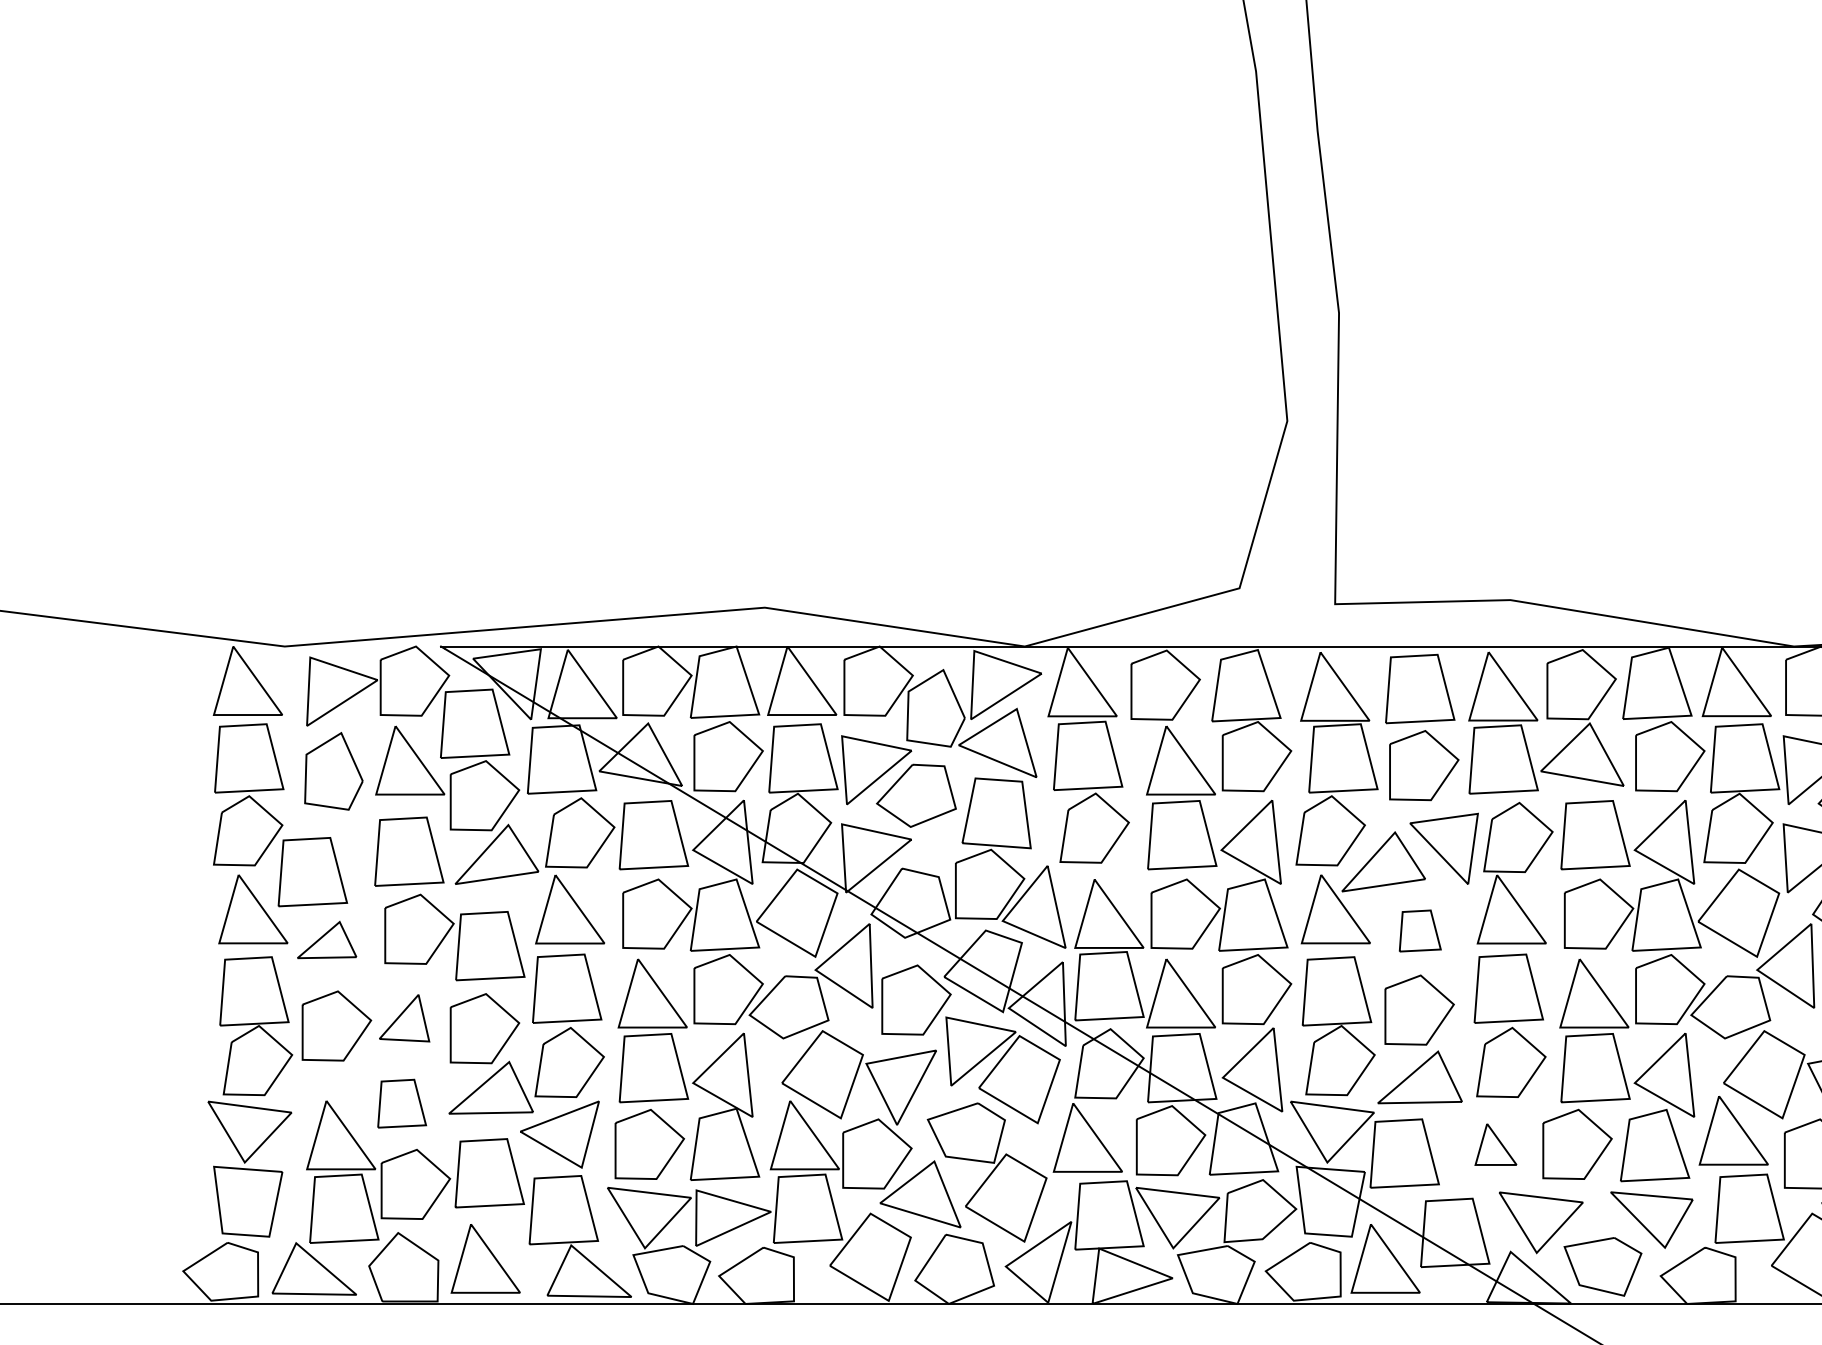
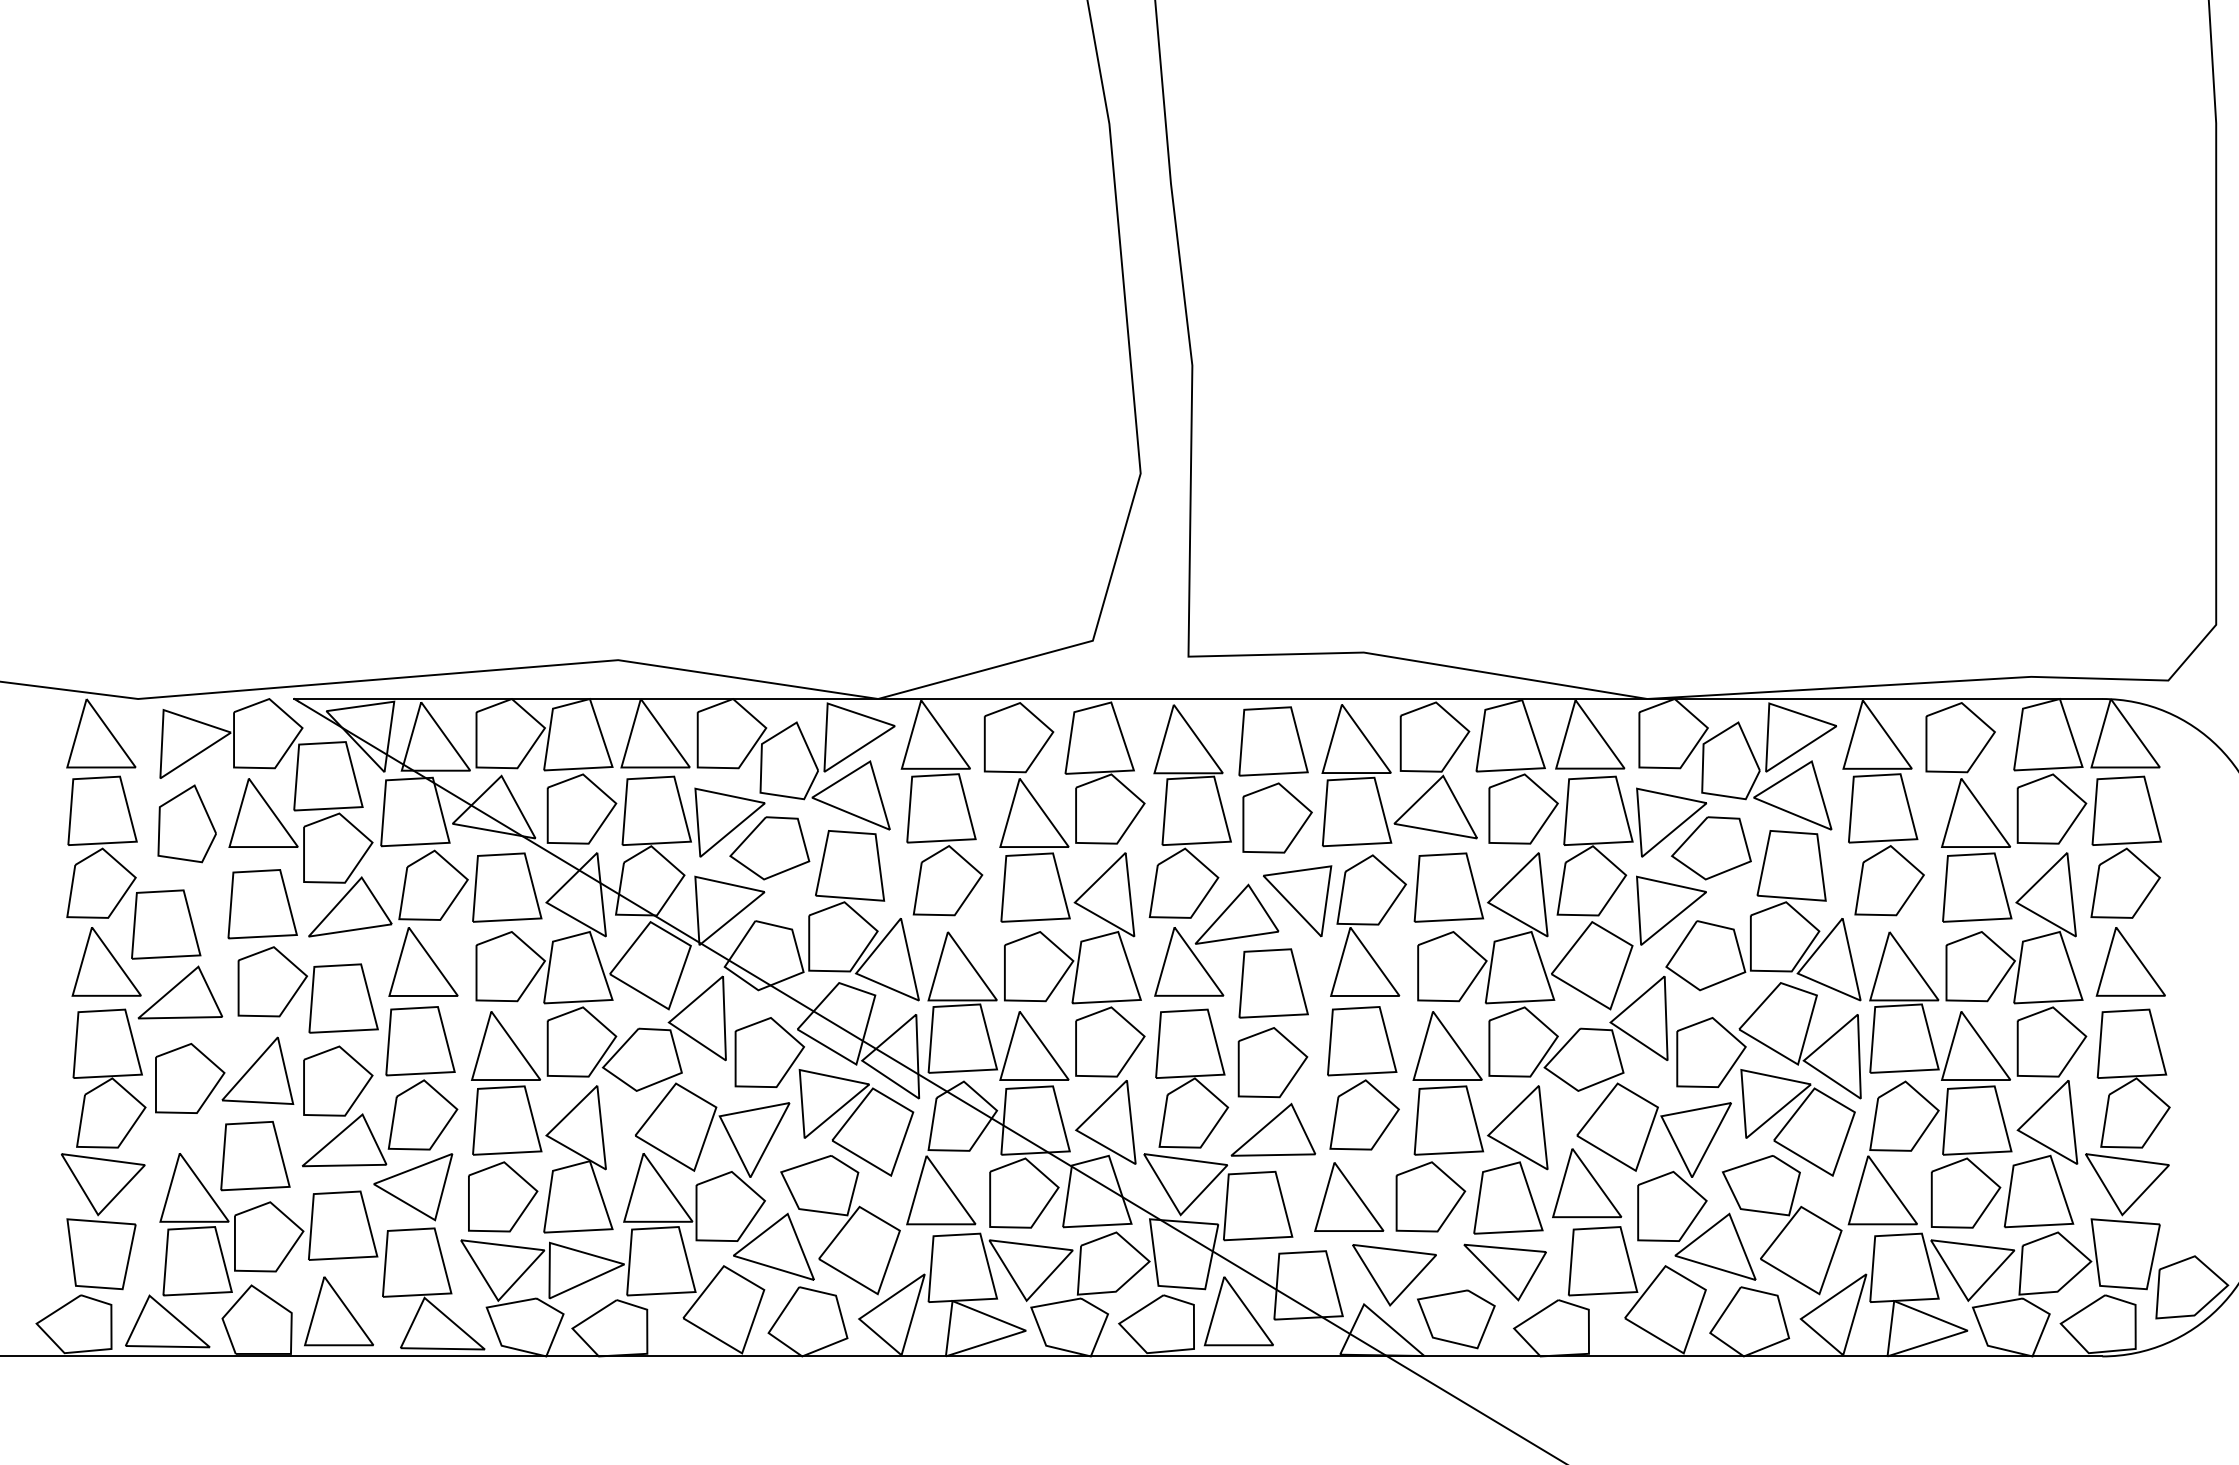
part: (1420, 931) -> (1273, 983), size x1.67
part: (327, 940) -> (180, 992), size x1.43
part: (404, 1018) -> (257, 1070), size x1.43
part: (402, 1104) -> (255, 1156), size x1.43
part: (1496, 1144) -> (1349, 1196), size x1.67

